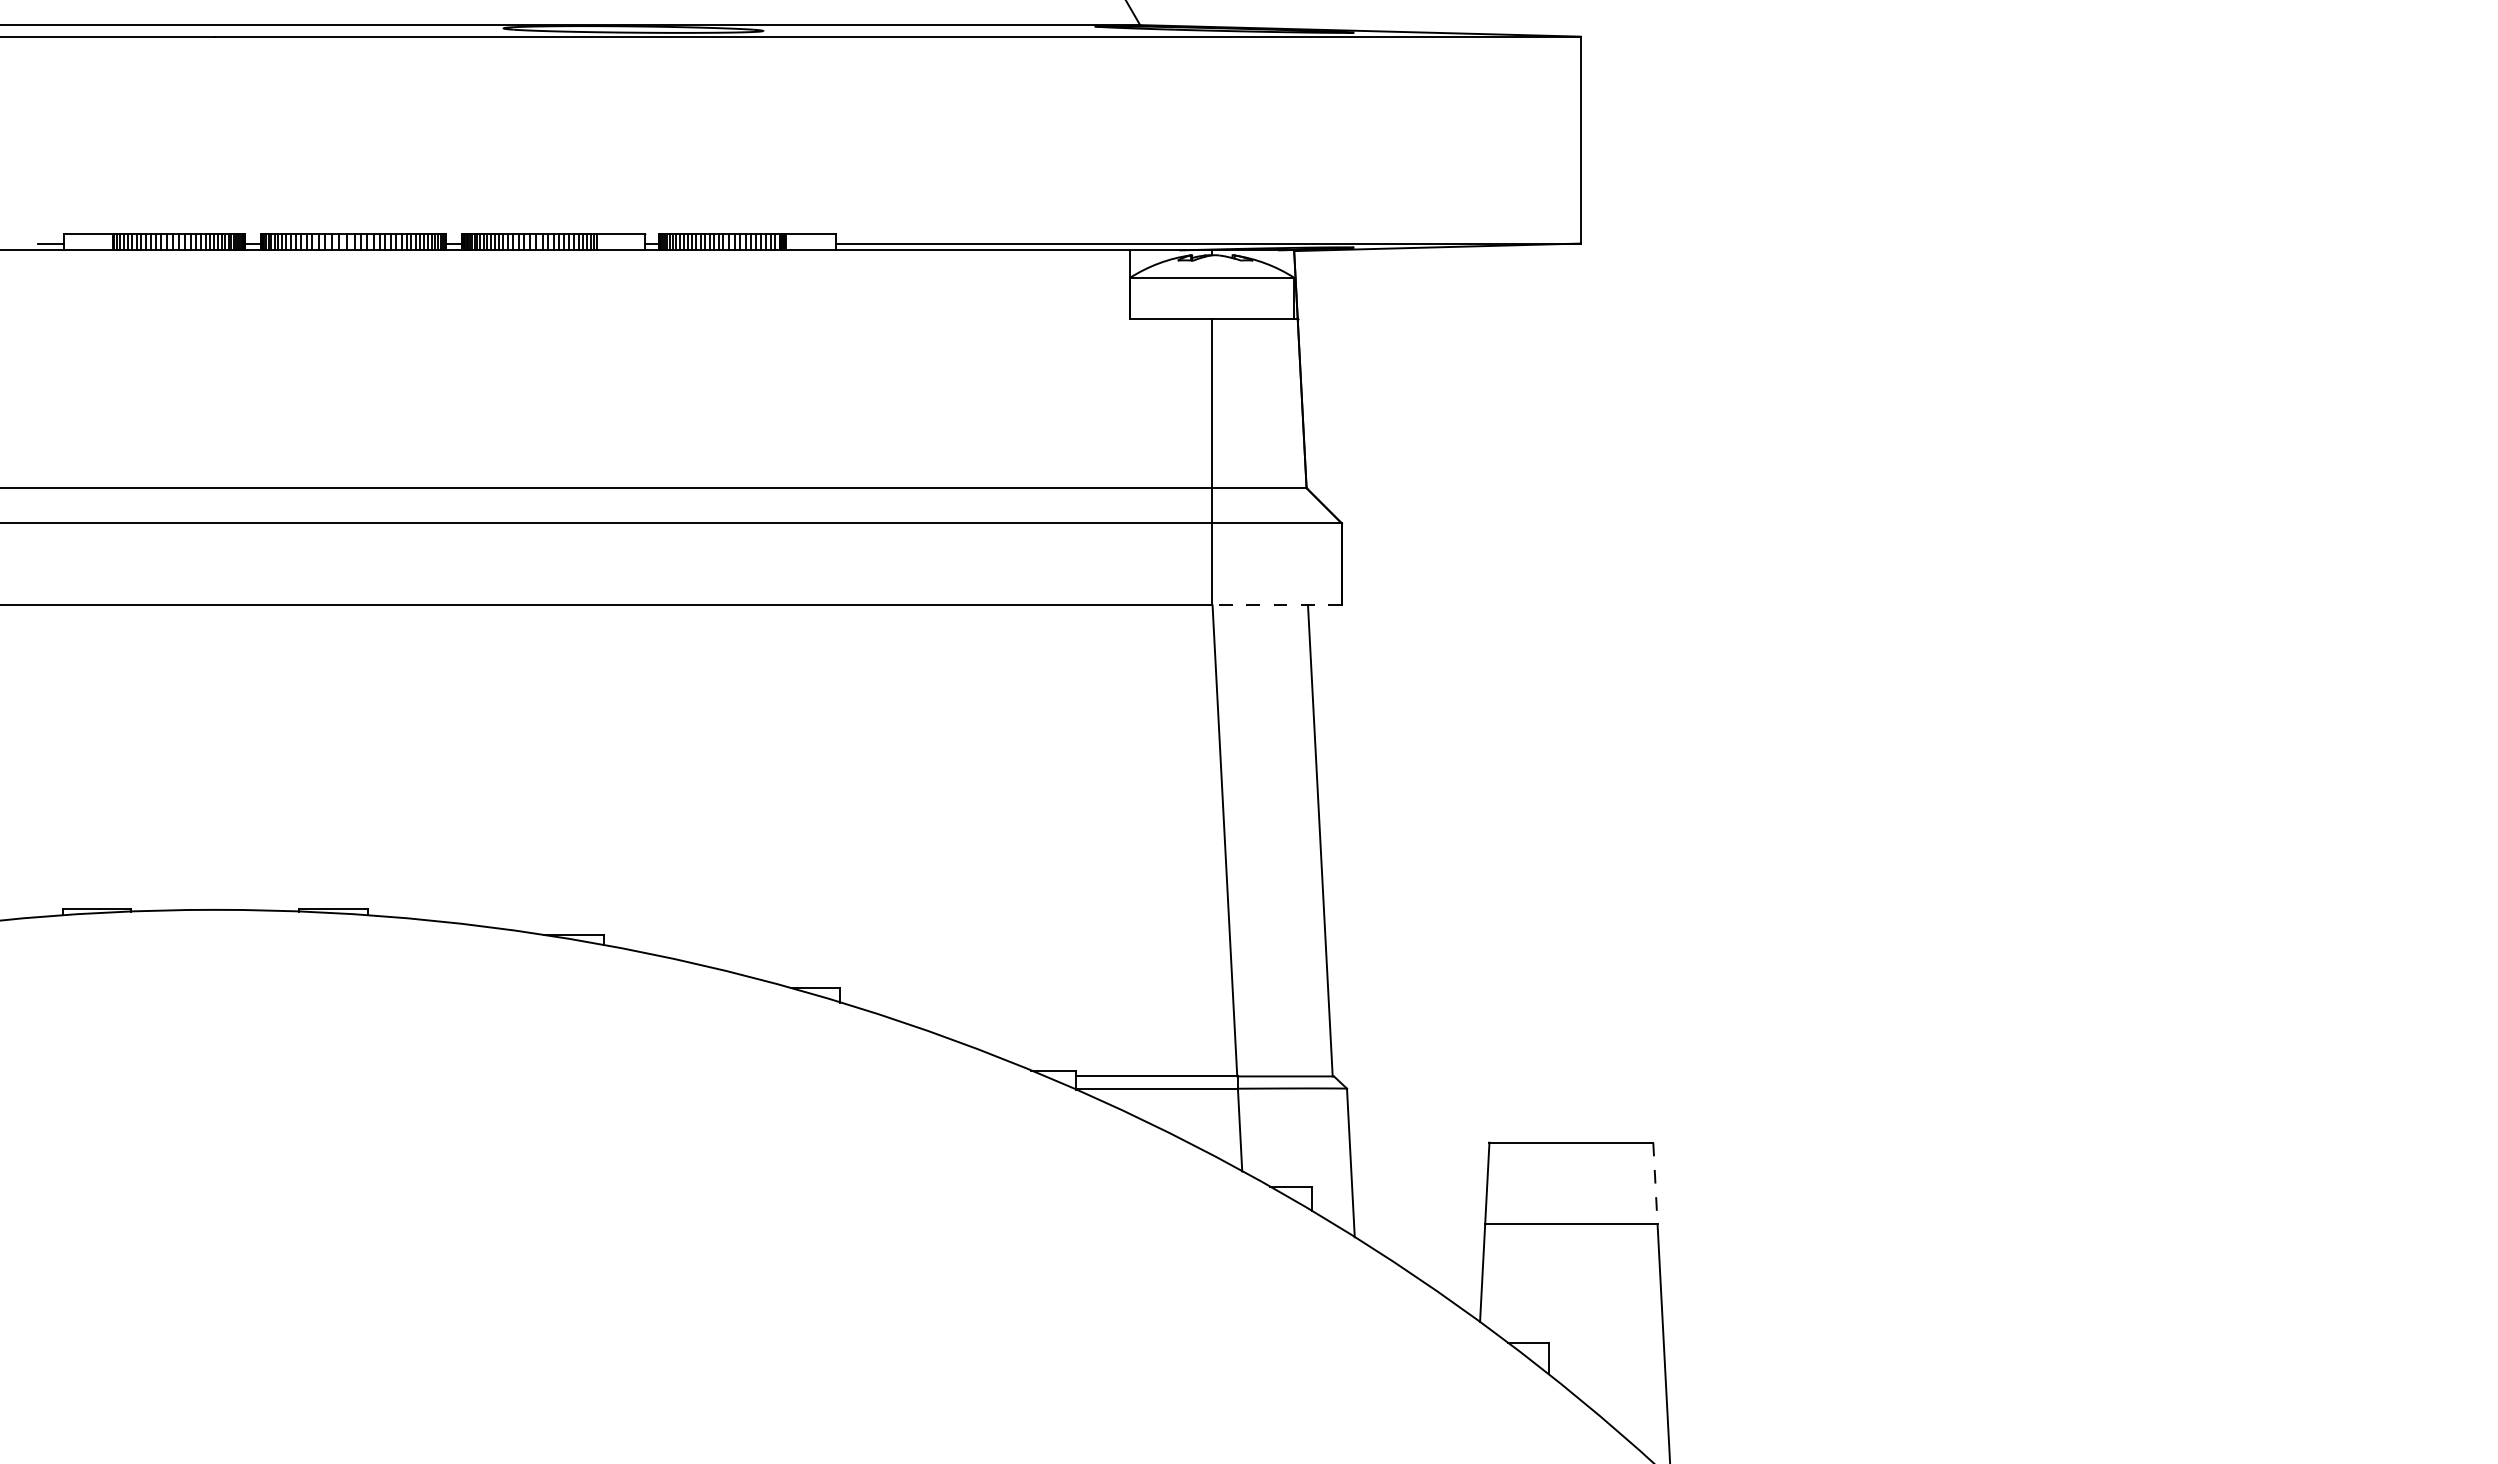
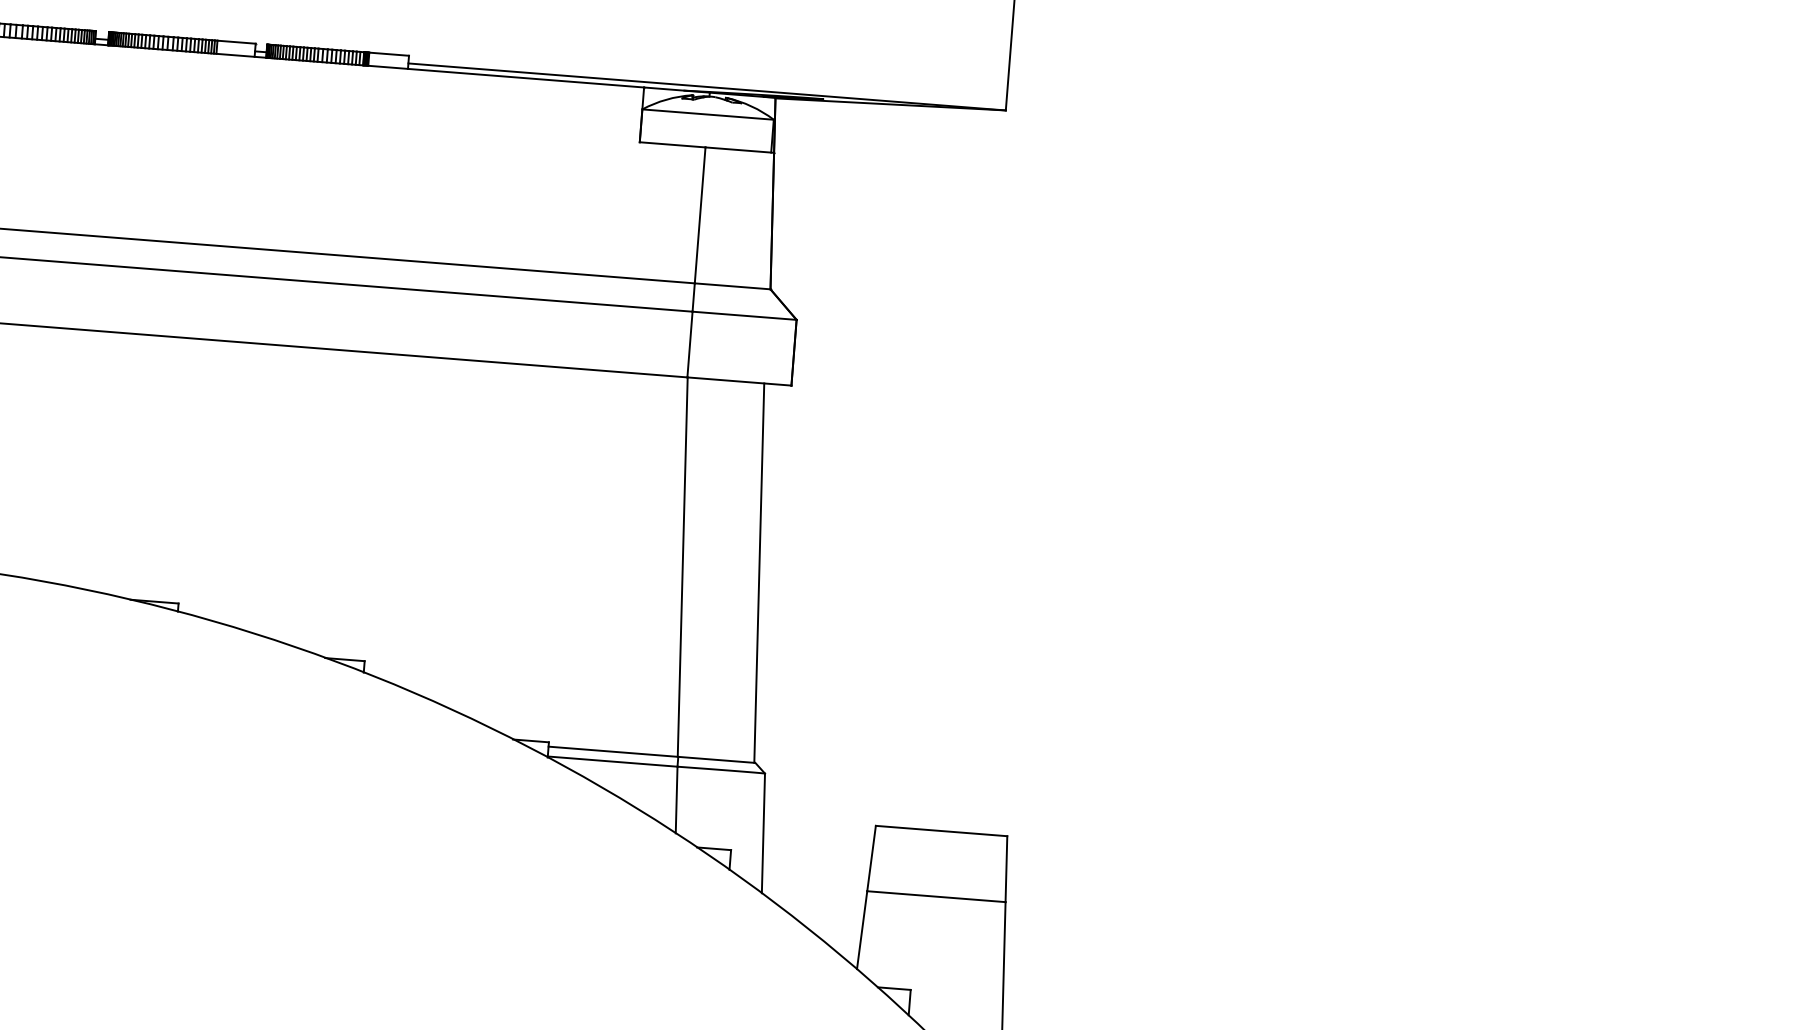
line: (1277, 605) -> (739, 381), dashed -> solid
line: (1655, 1183) -> (1006, 869), dashed -> solid

